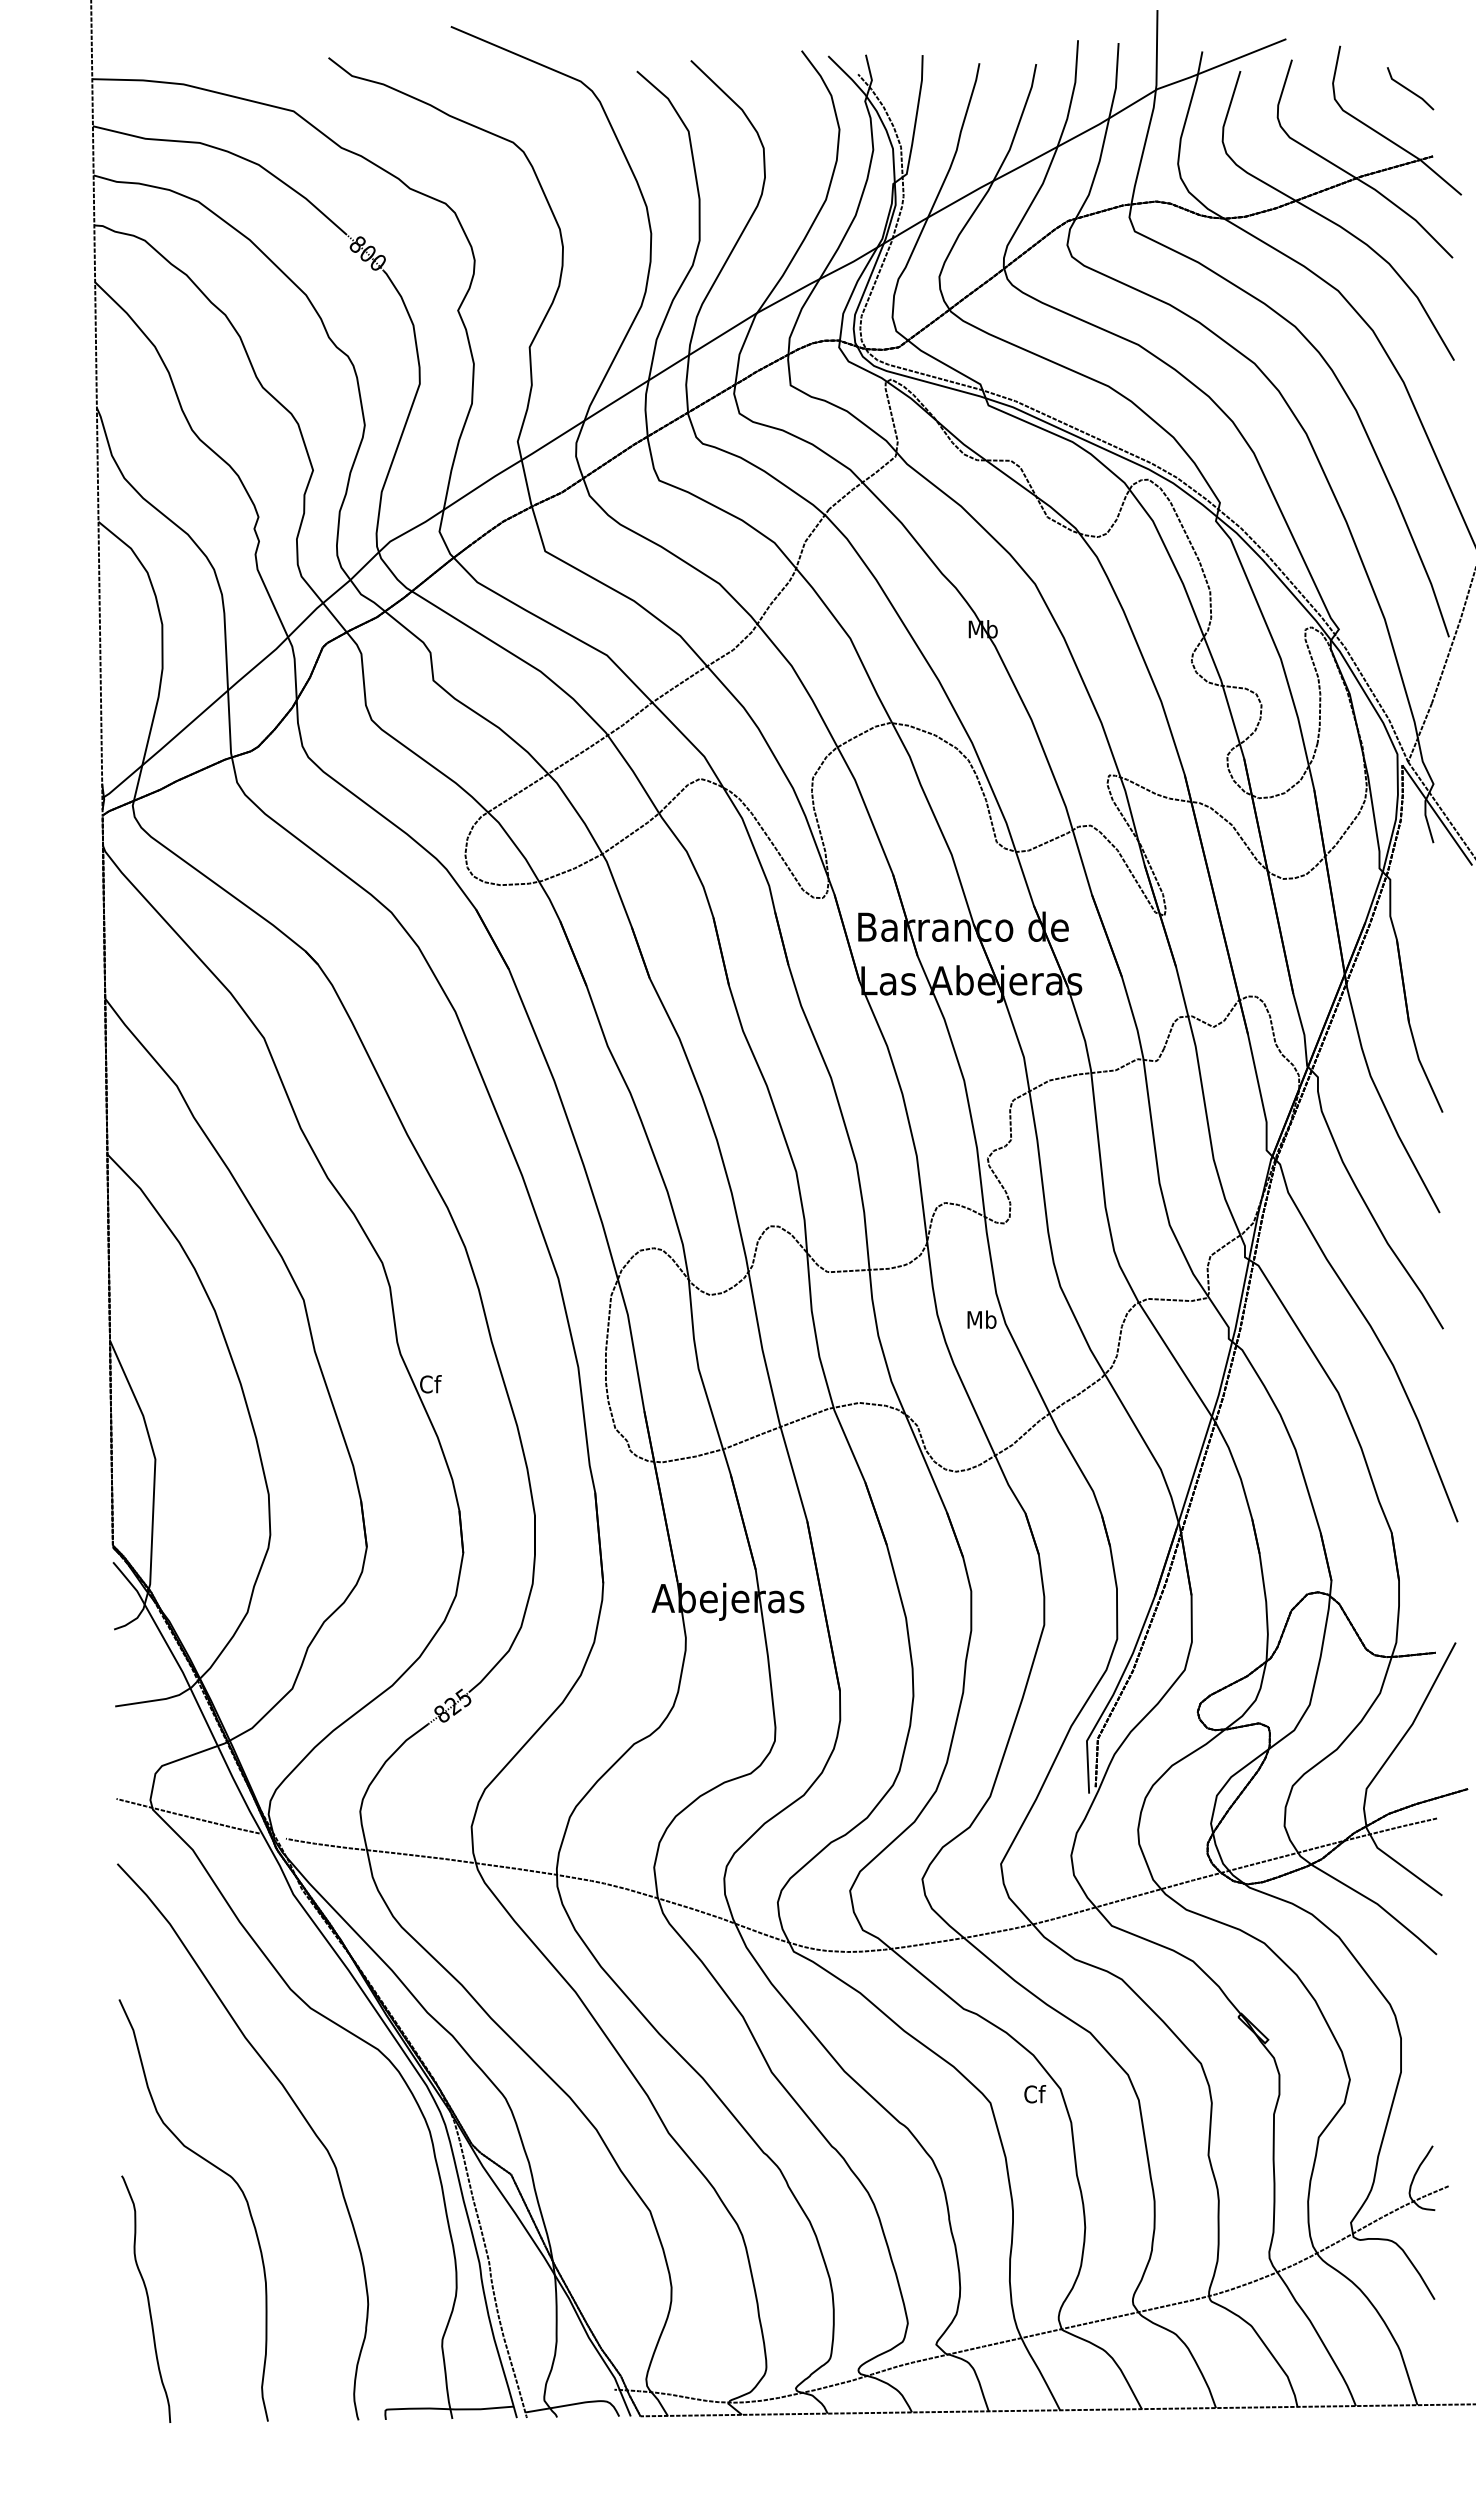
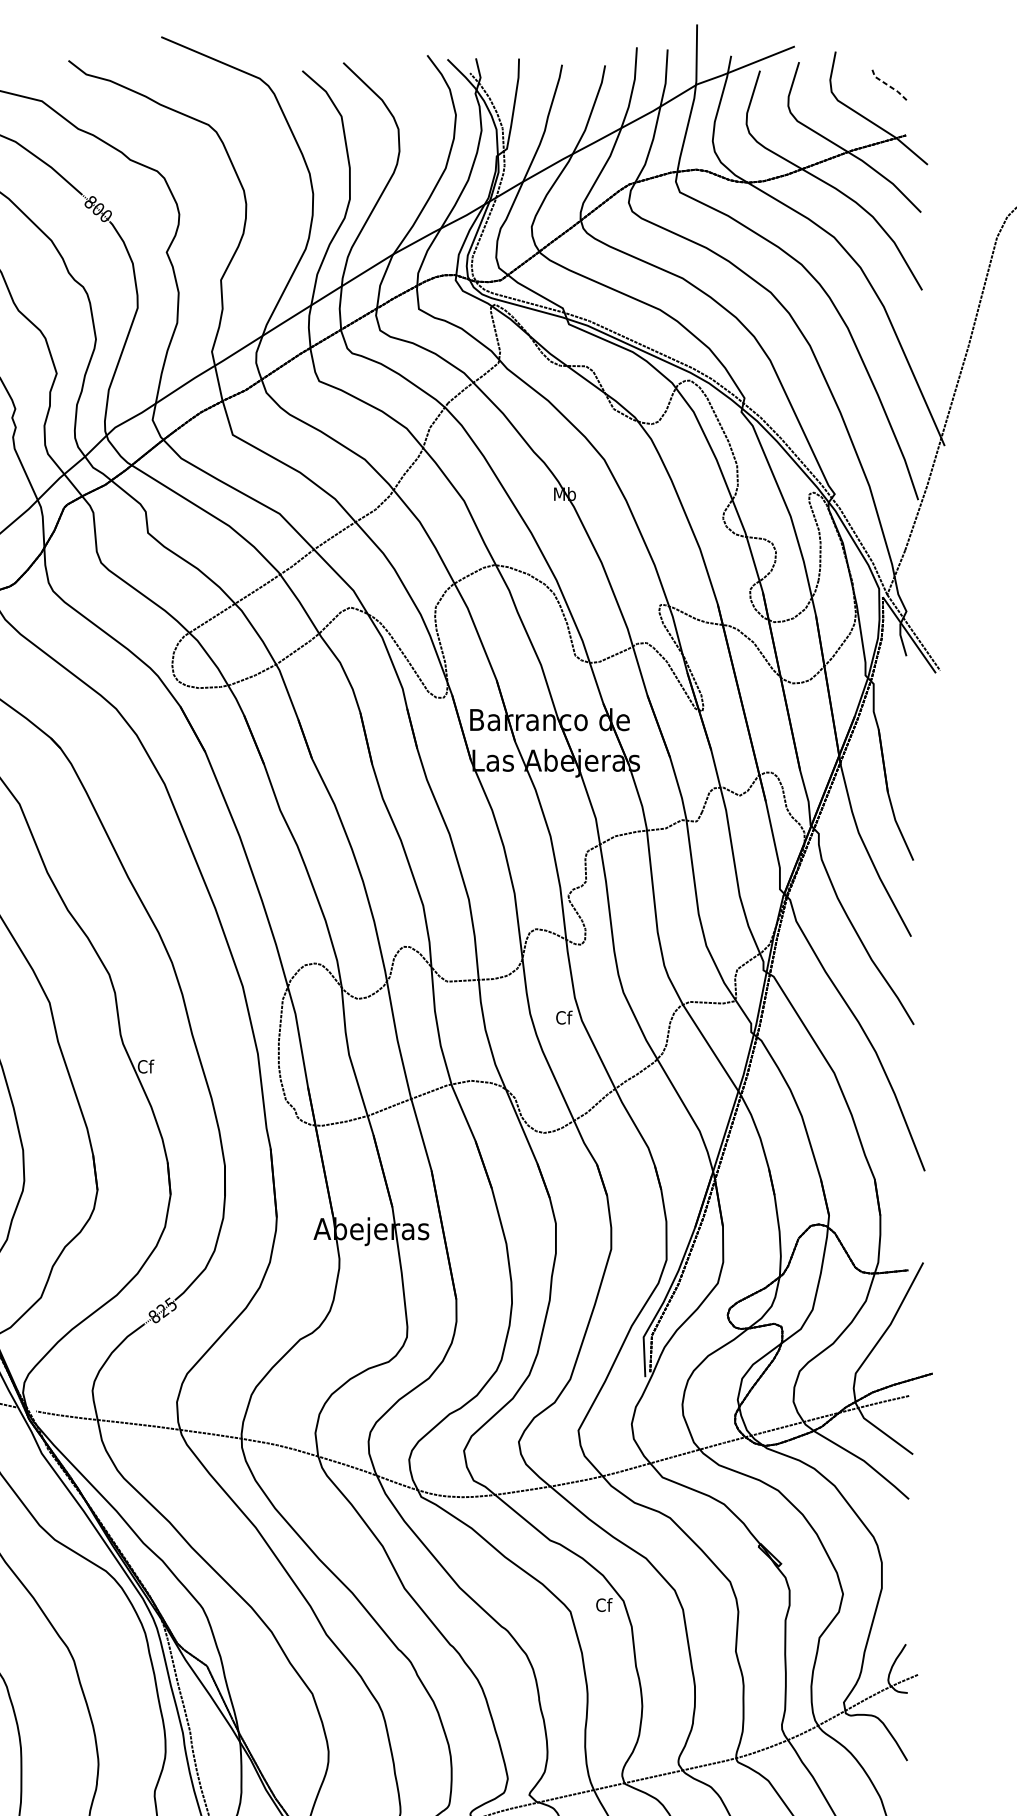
line: (1408, 89) -> (887, 84), solid -> dashed
text: (981, 1319) -> (563, 1017), Mb -> Cf

